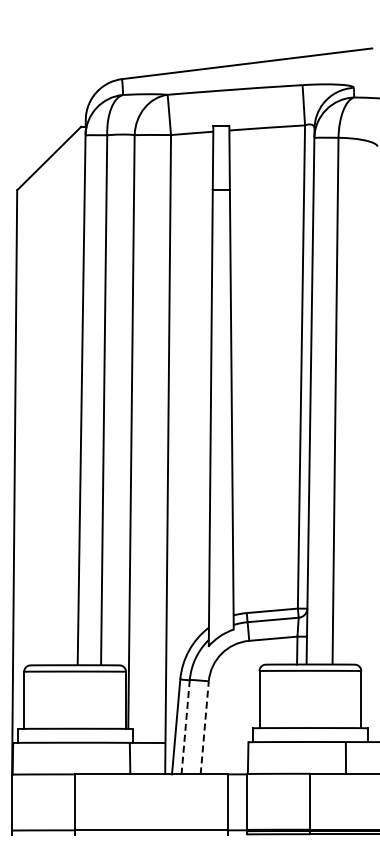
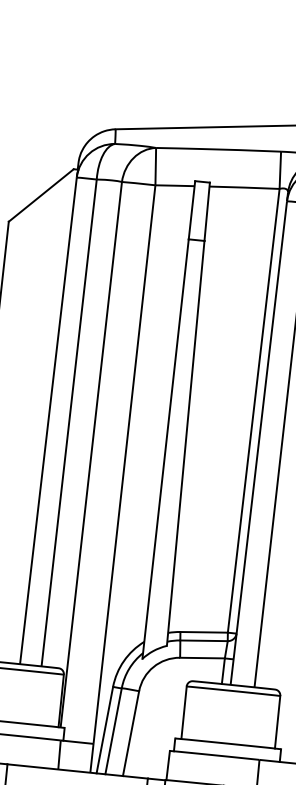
line: (185, 727) -> (113, 731), dashed -> solid
line: (204, 727) -> (130, 733), dashed -> solid

